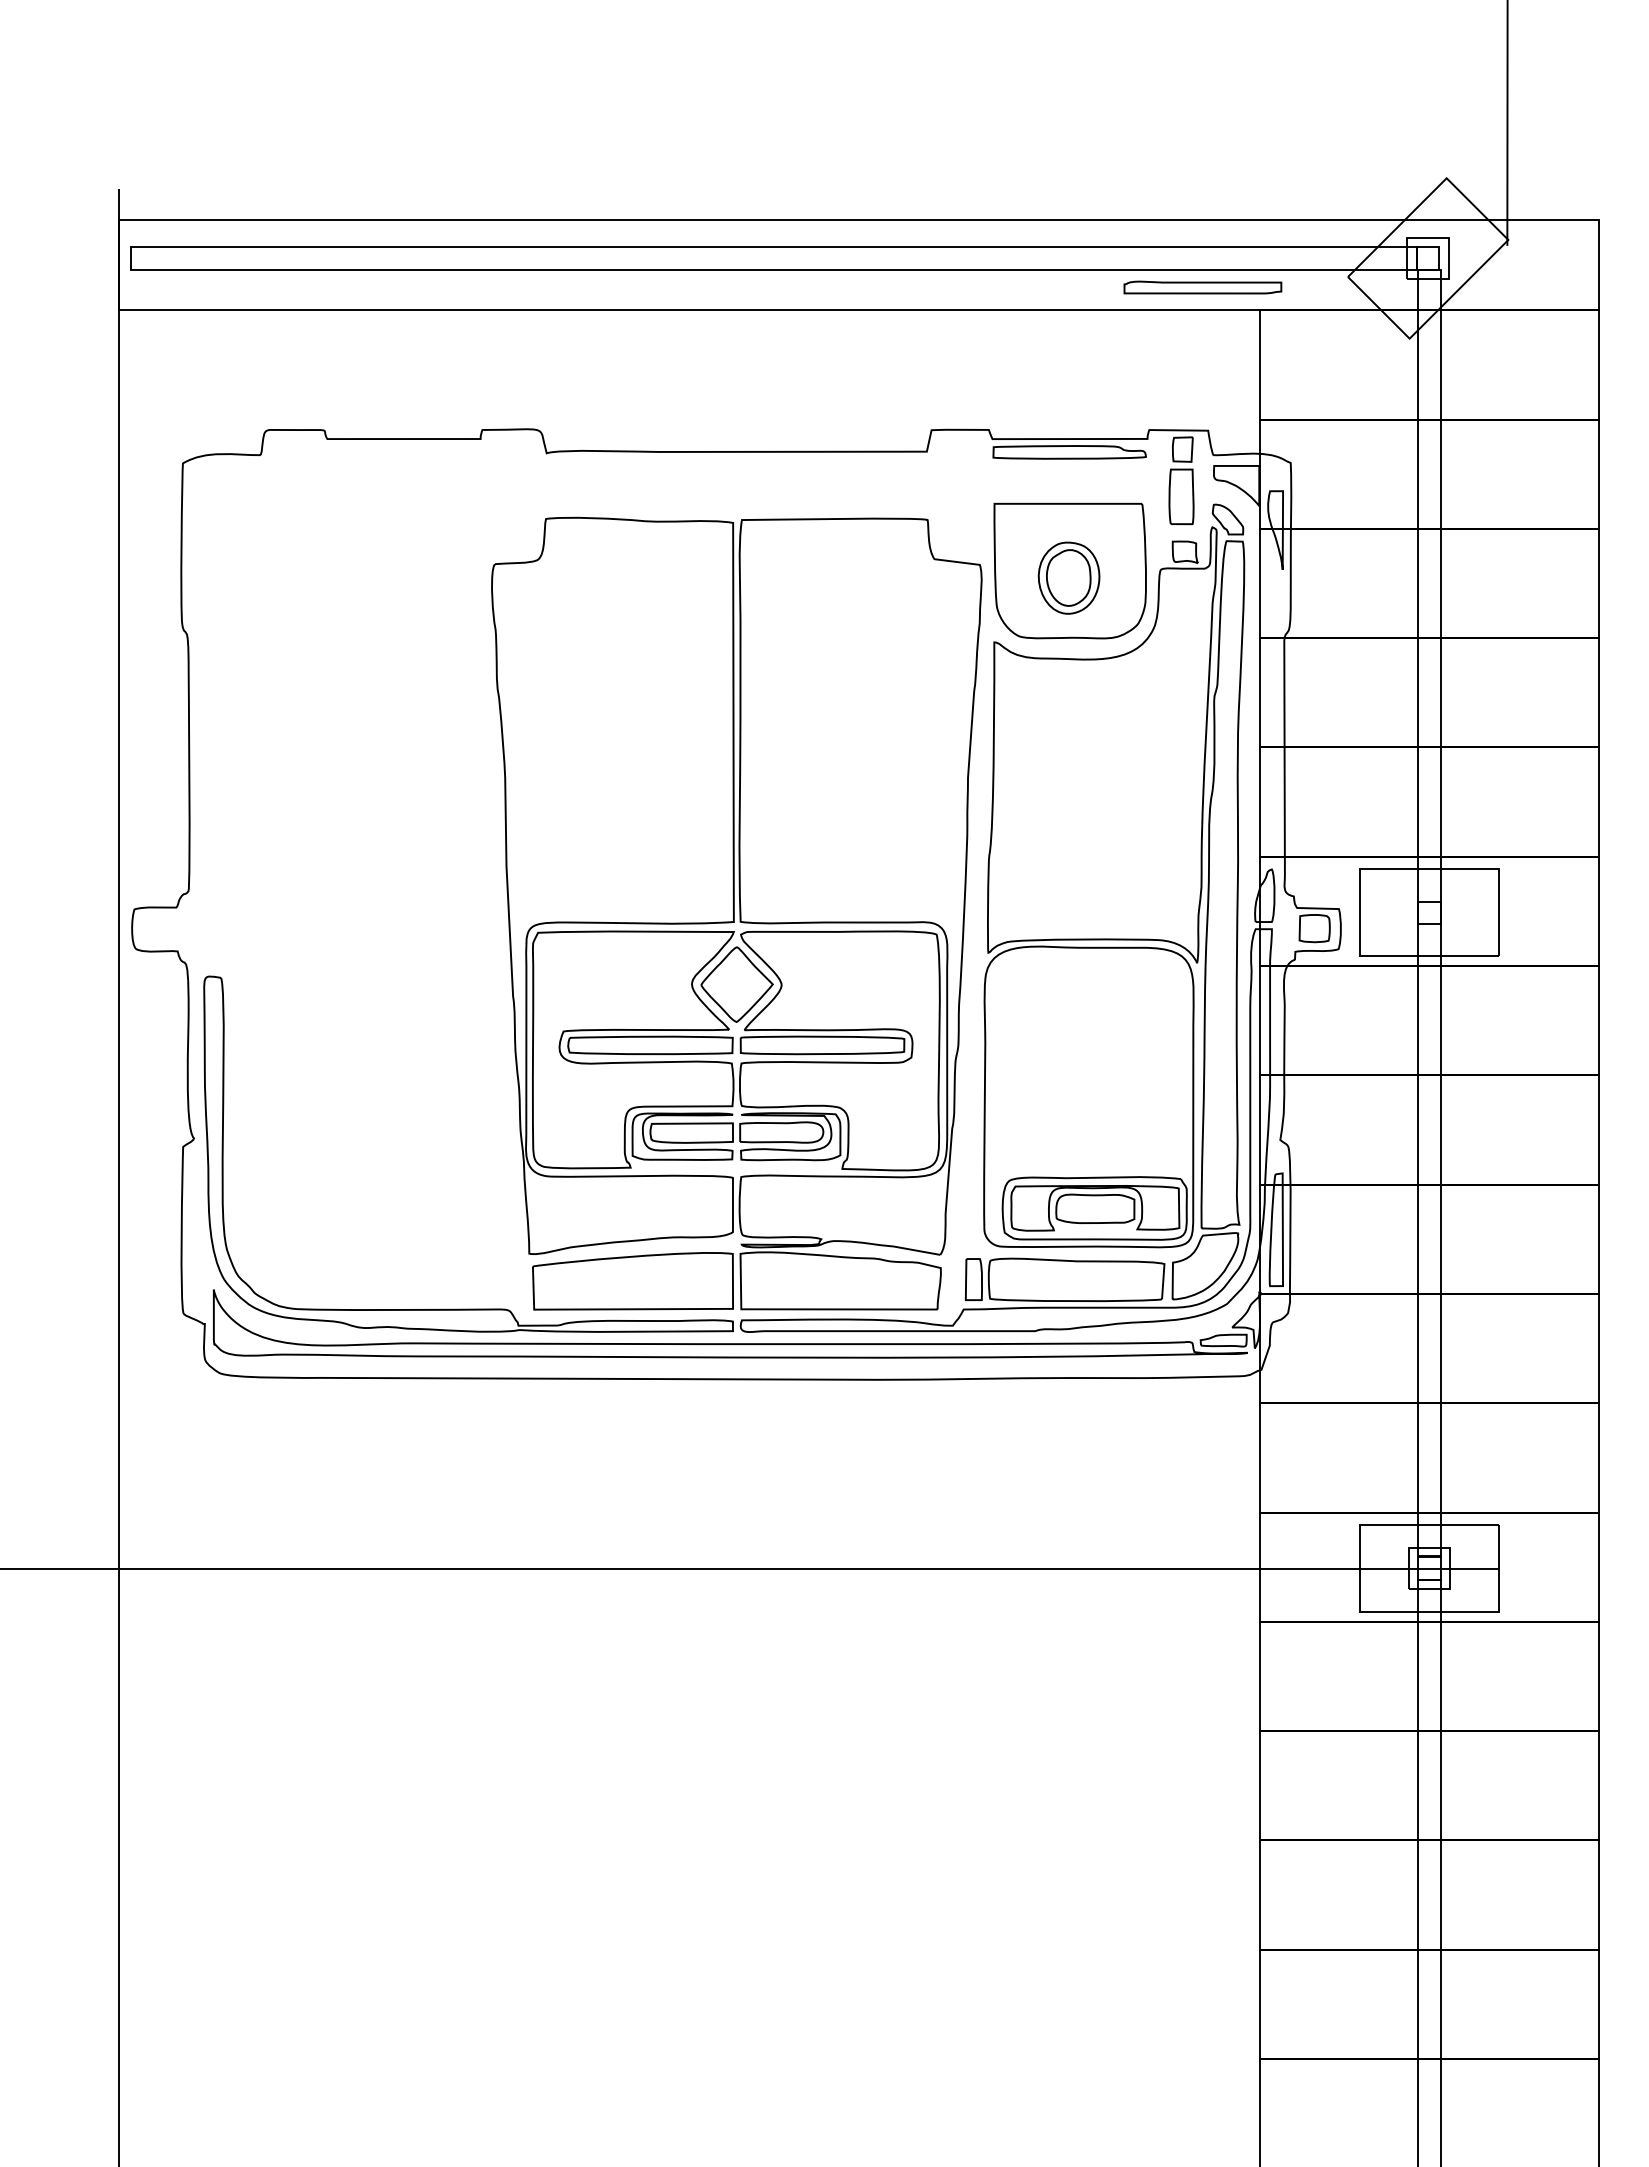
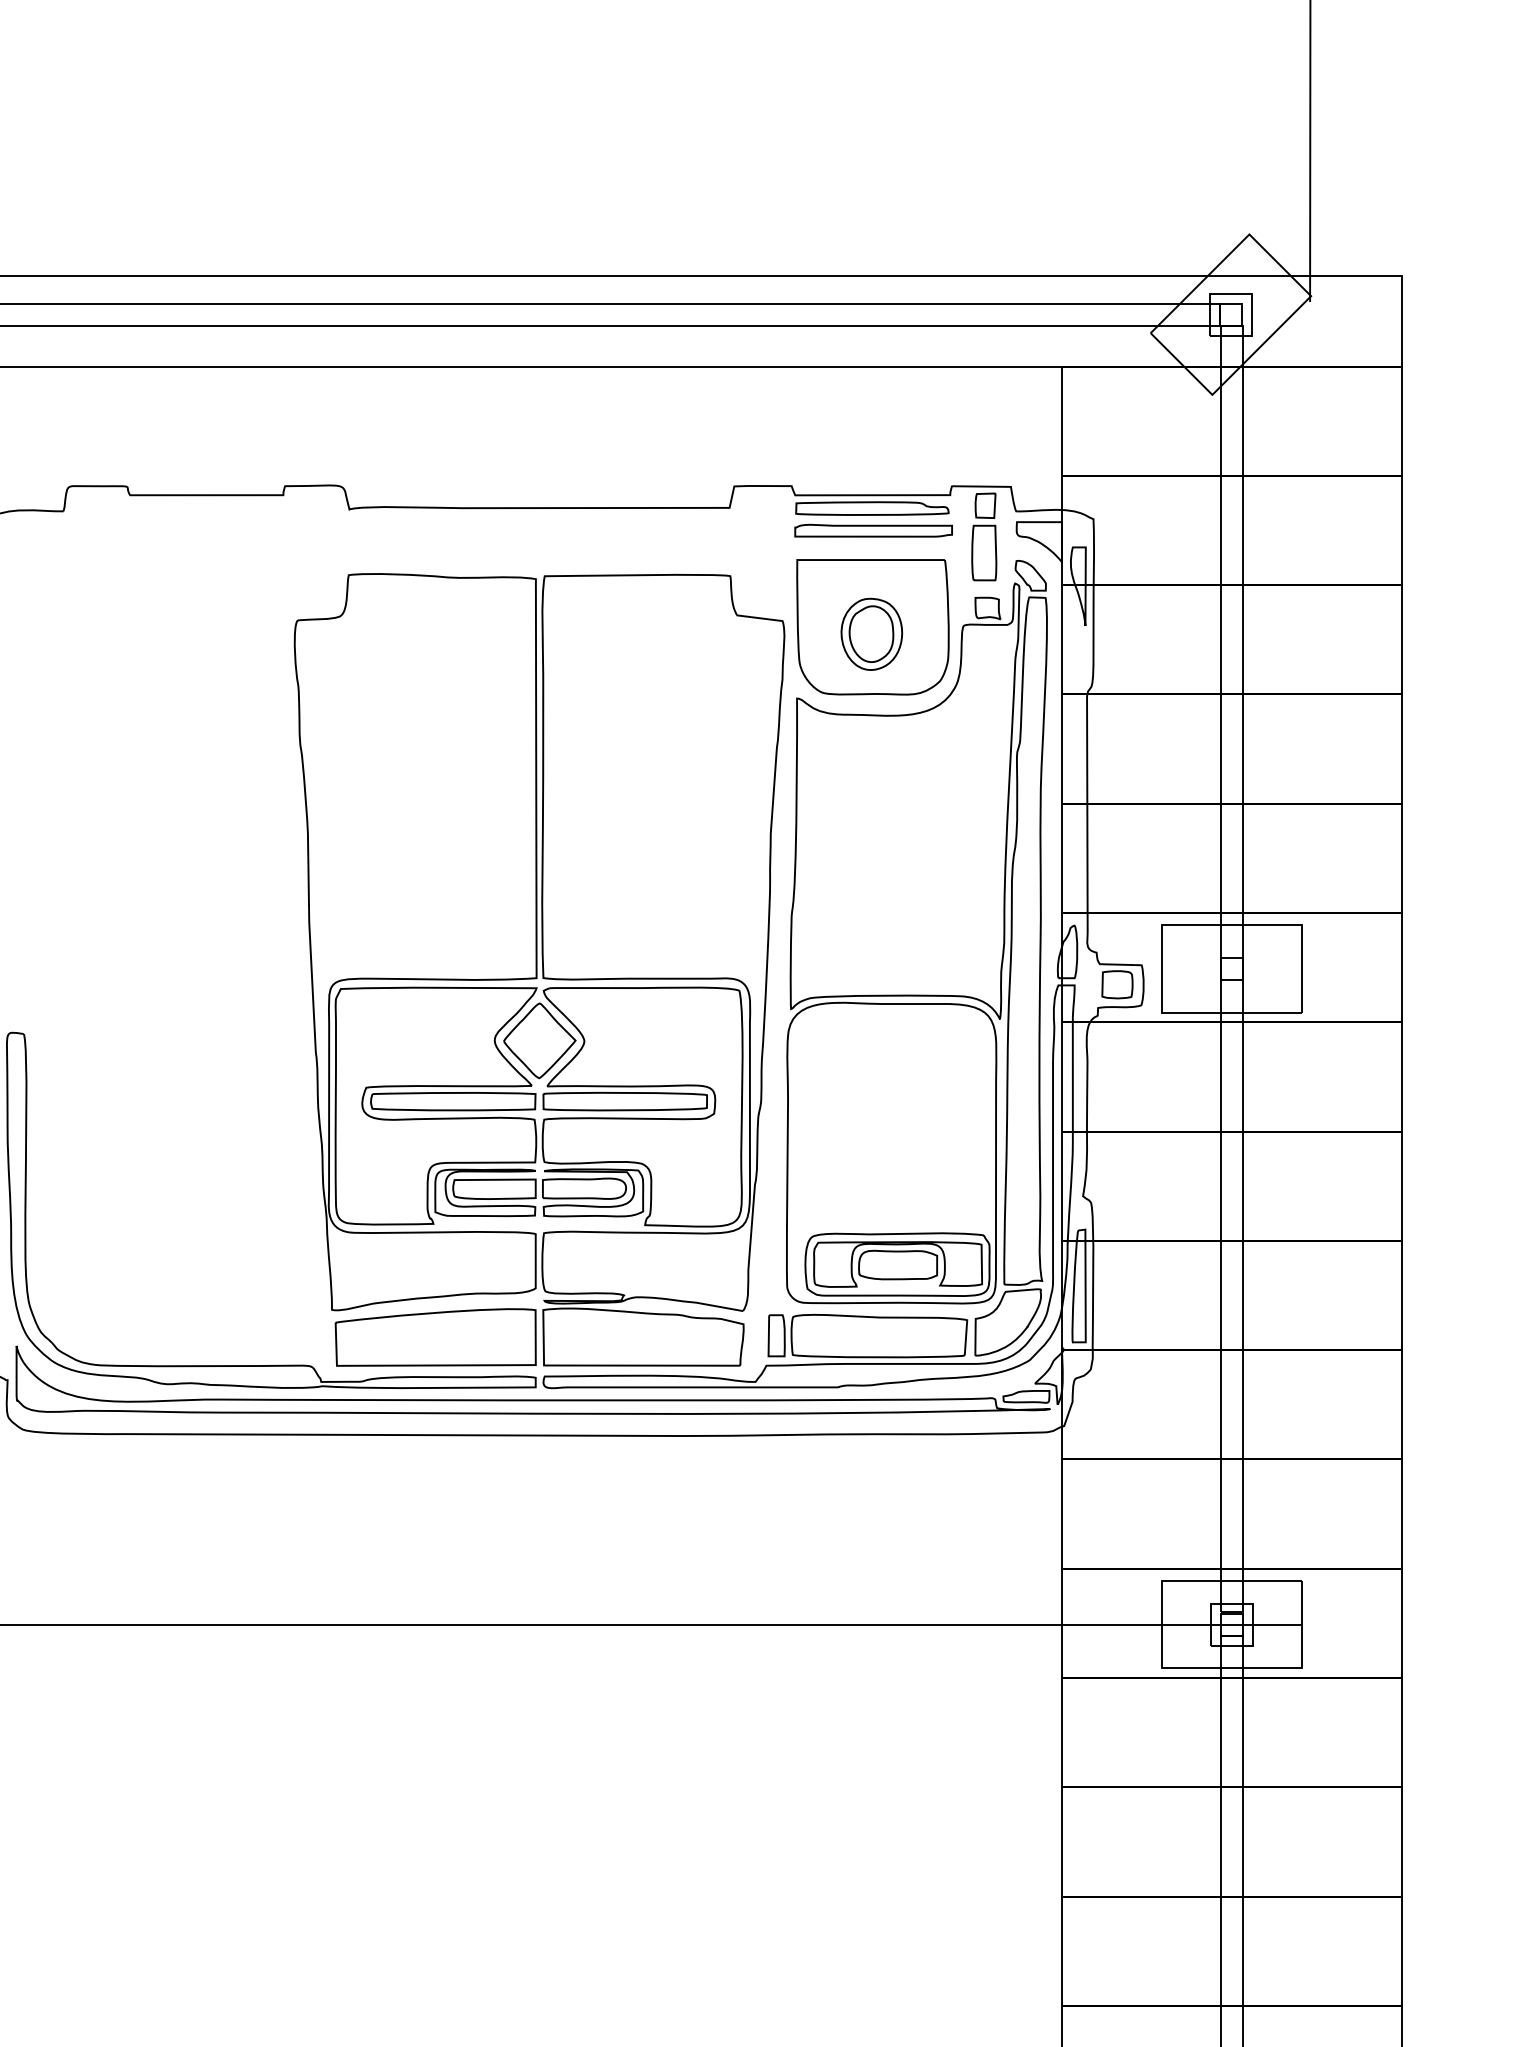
part: (1202, 287) -> (873, 530), moved

